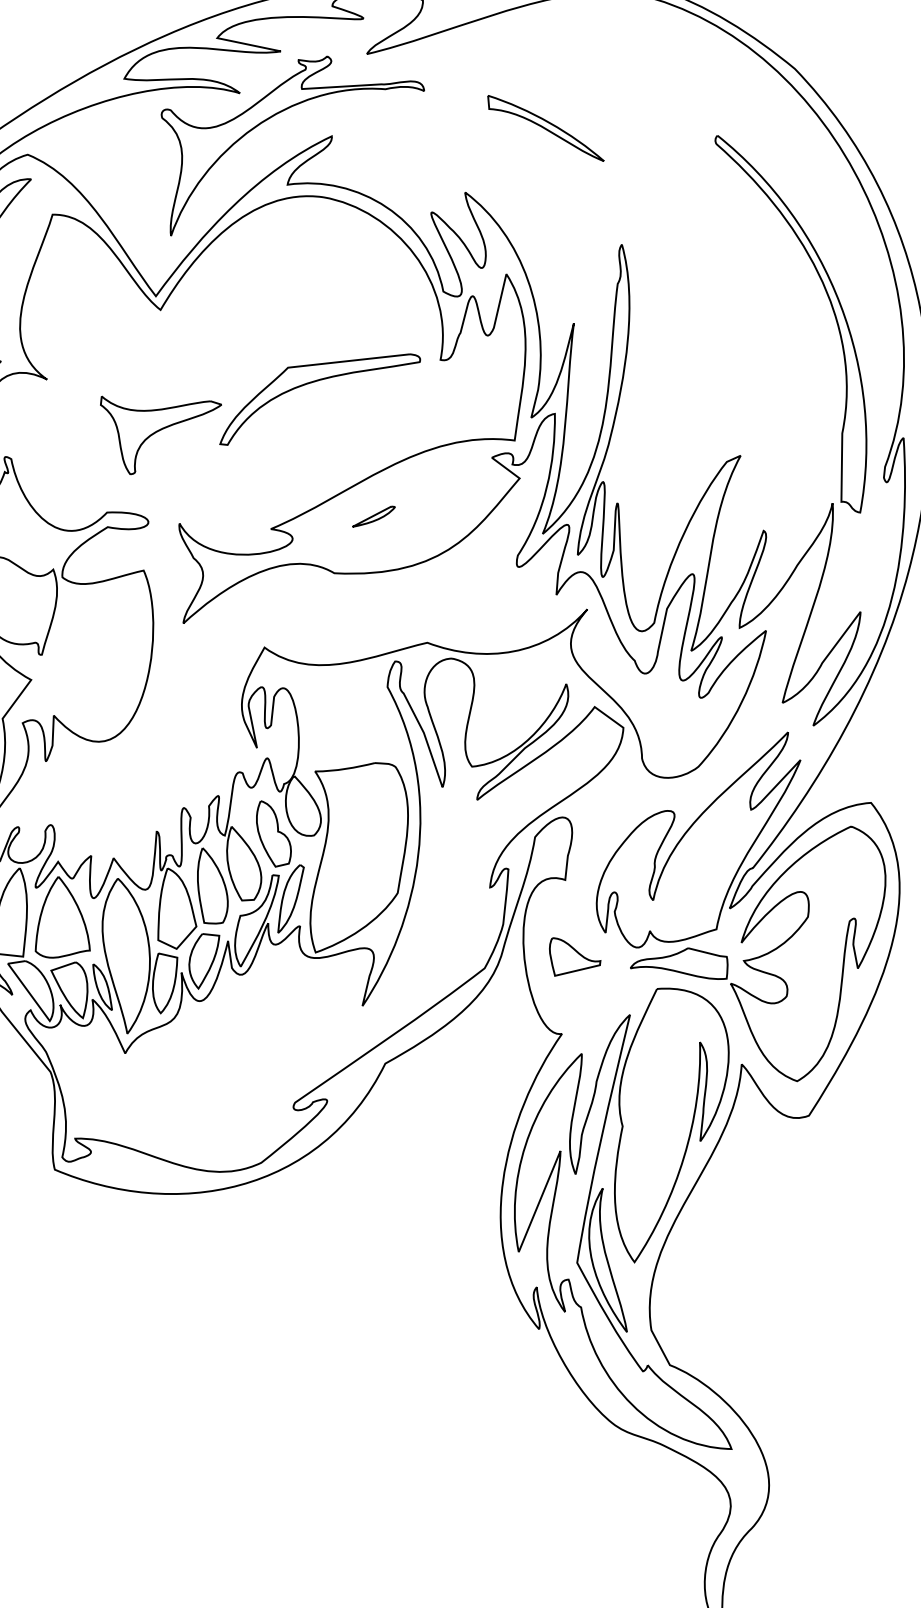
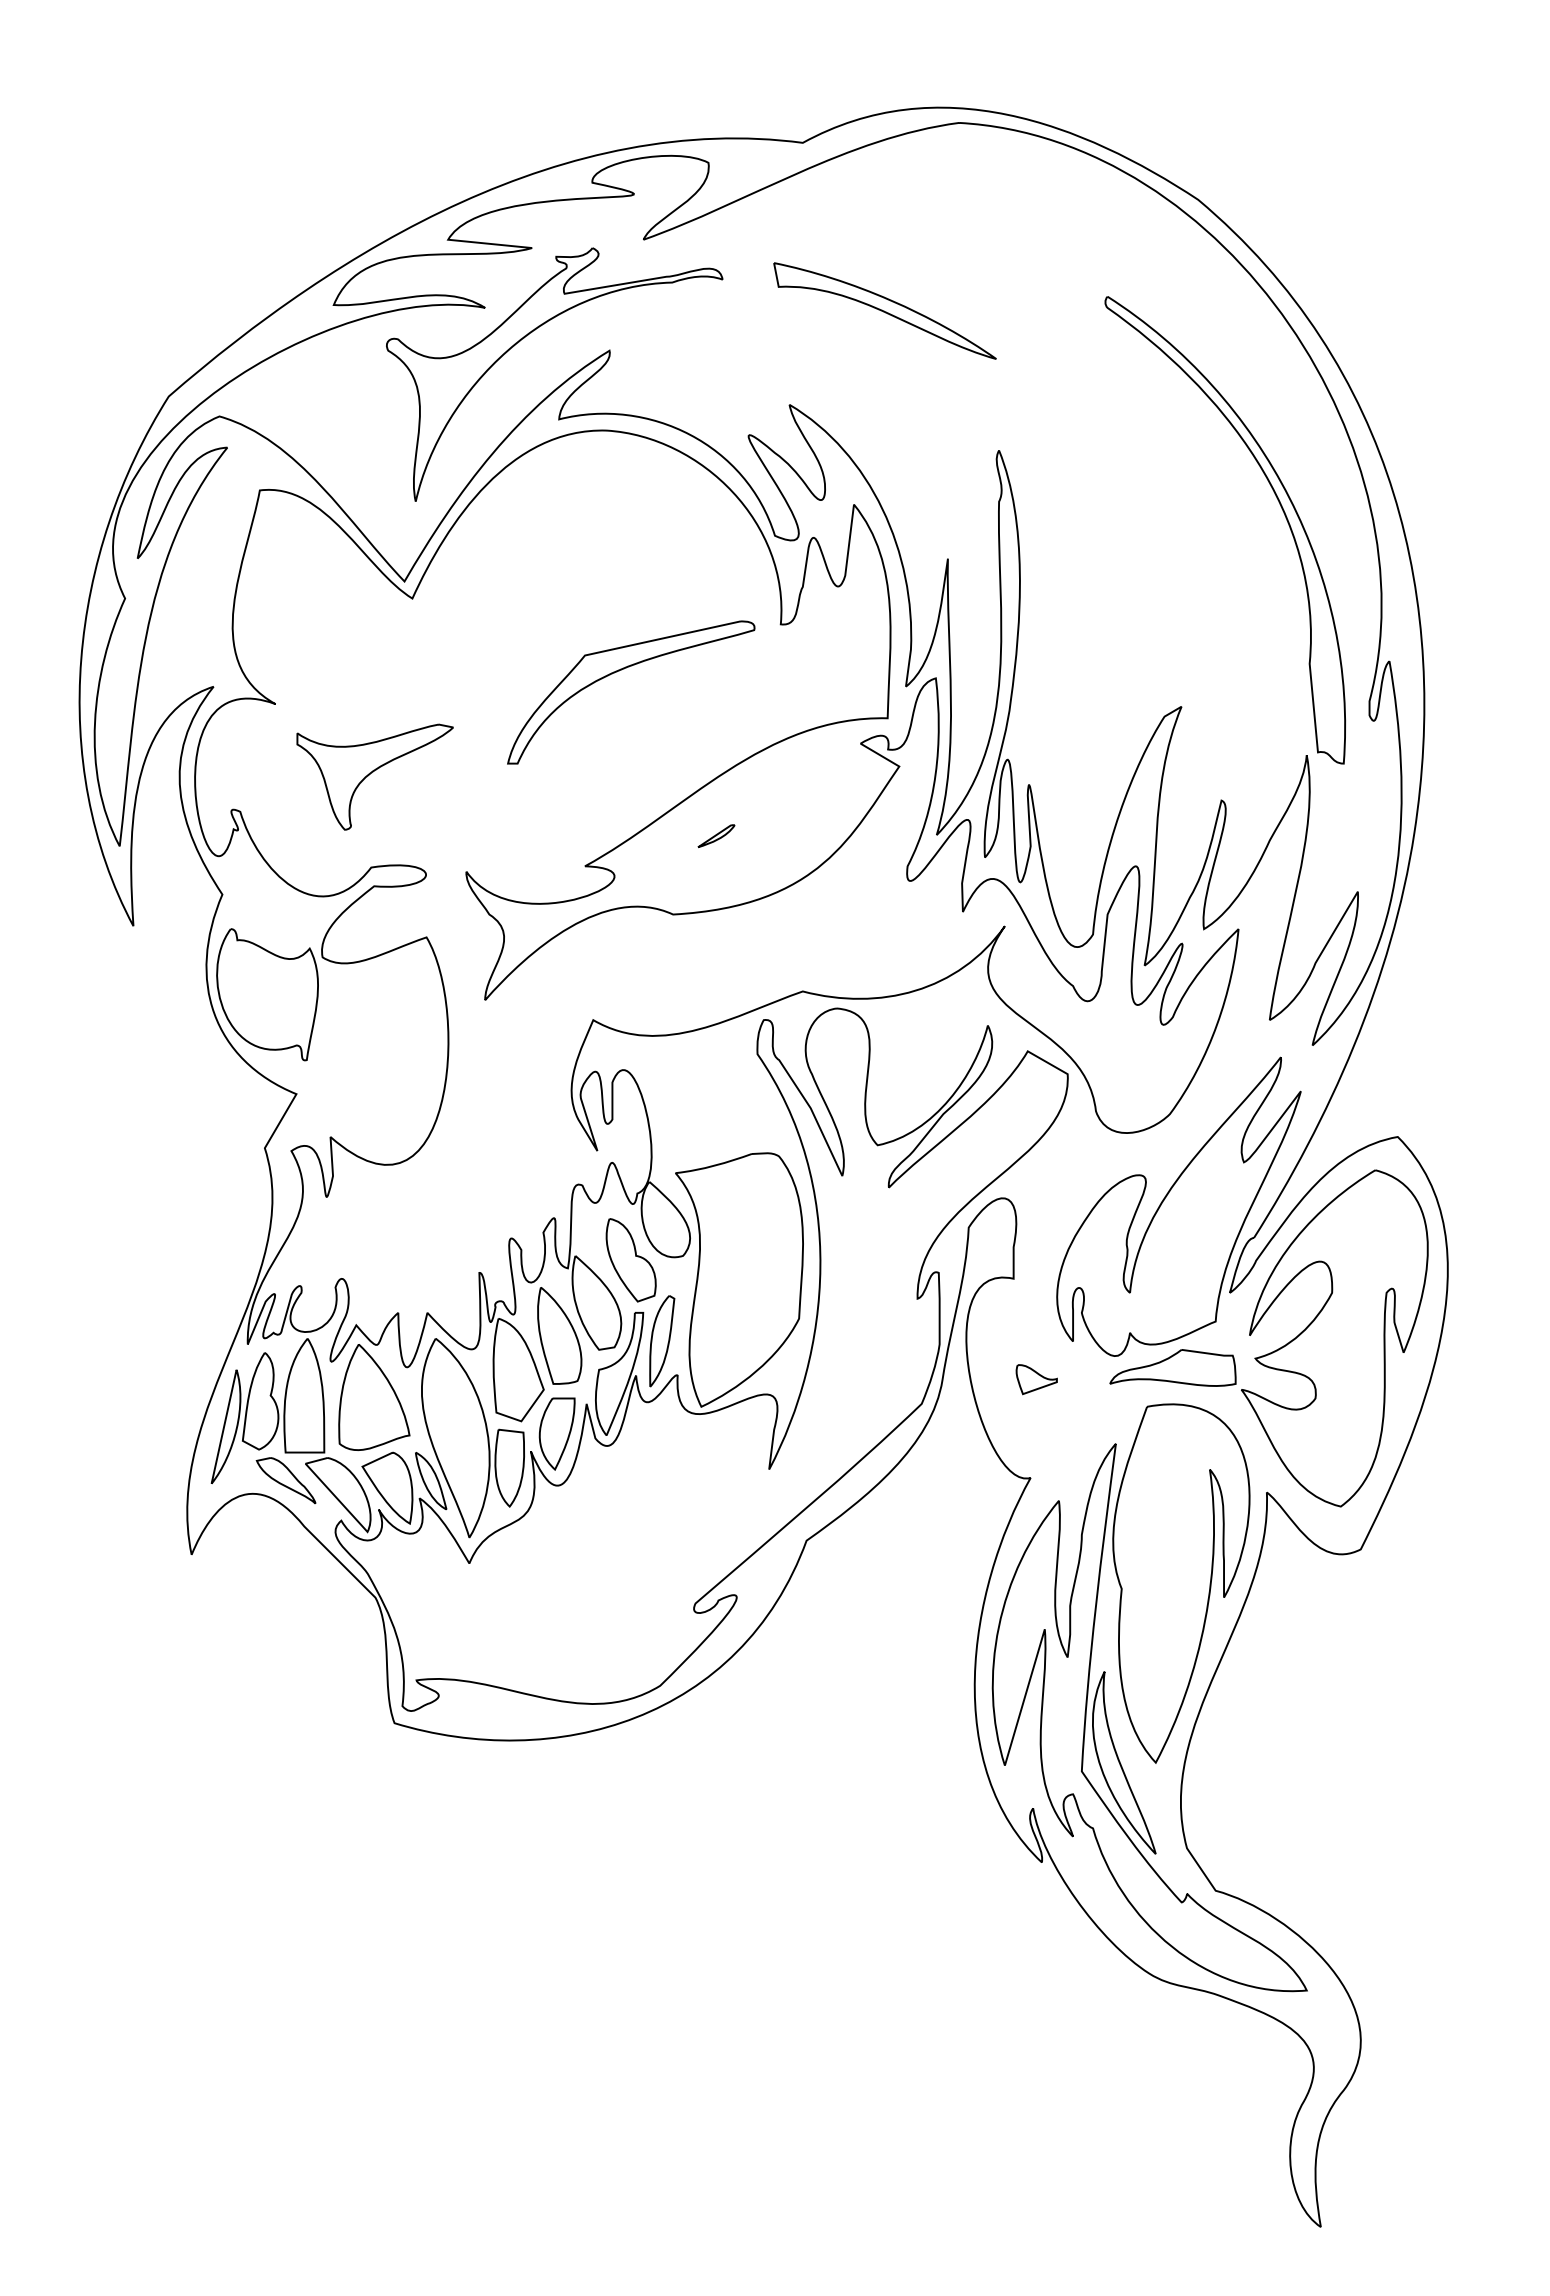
part: (545, 128) -> (884, 310), size x1.4
part: (157, 435) -> (374, 776), moved
part: (374, 516) -> (716, 835), size x0.7
part: (574, 959) -> (1036, 1379), size x0.6

